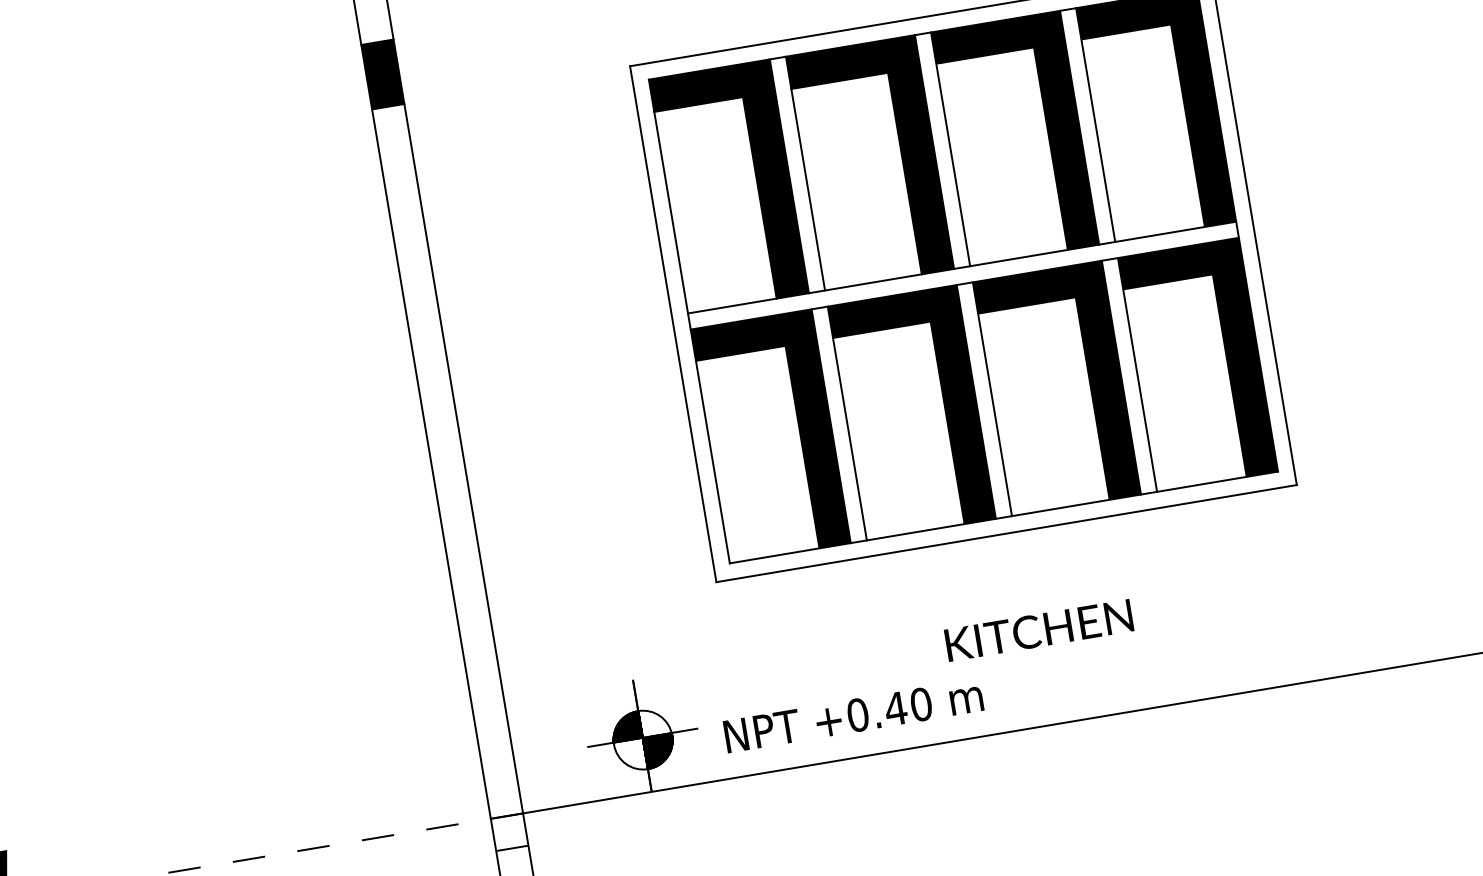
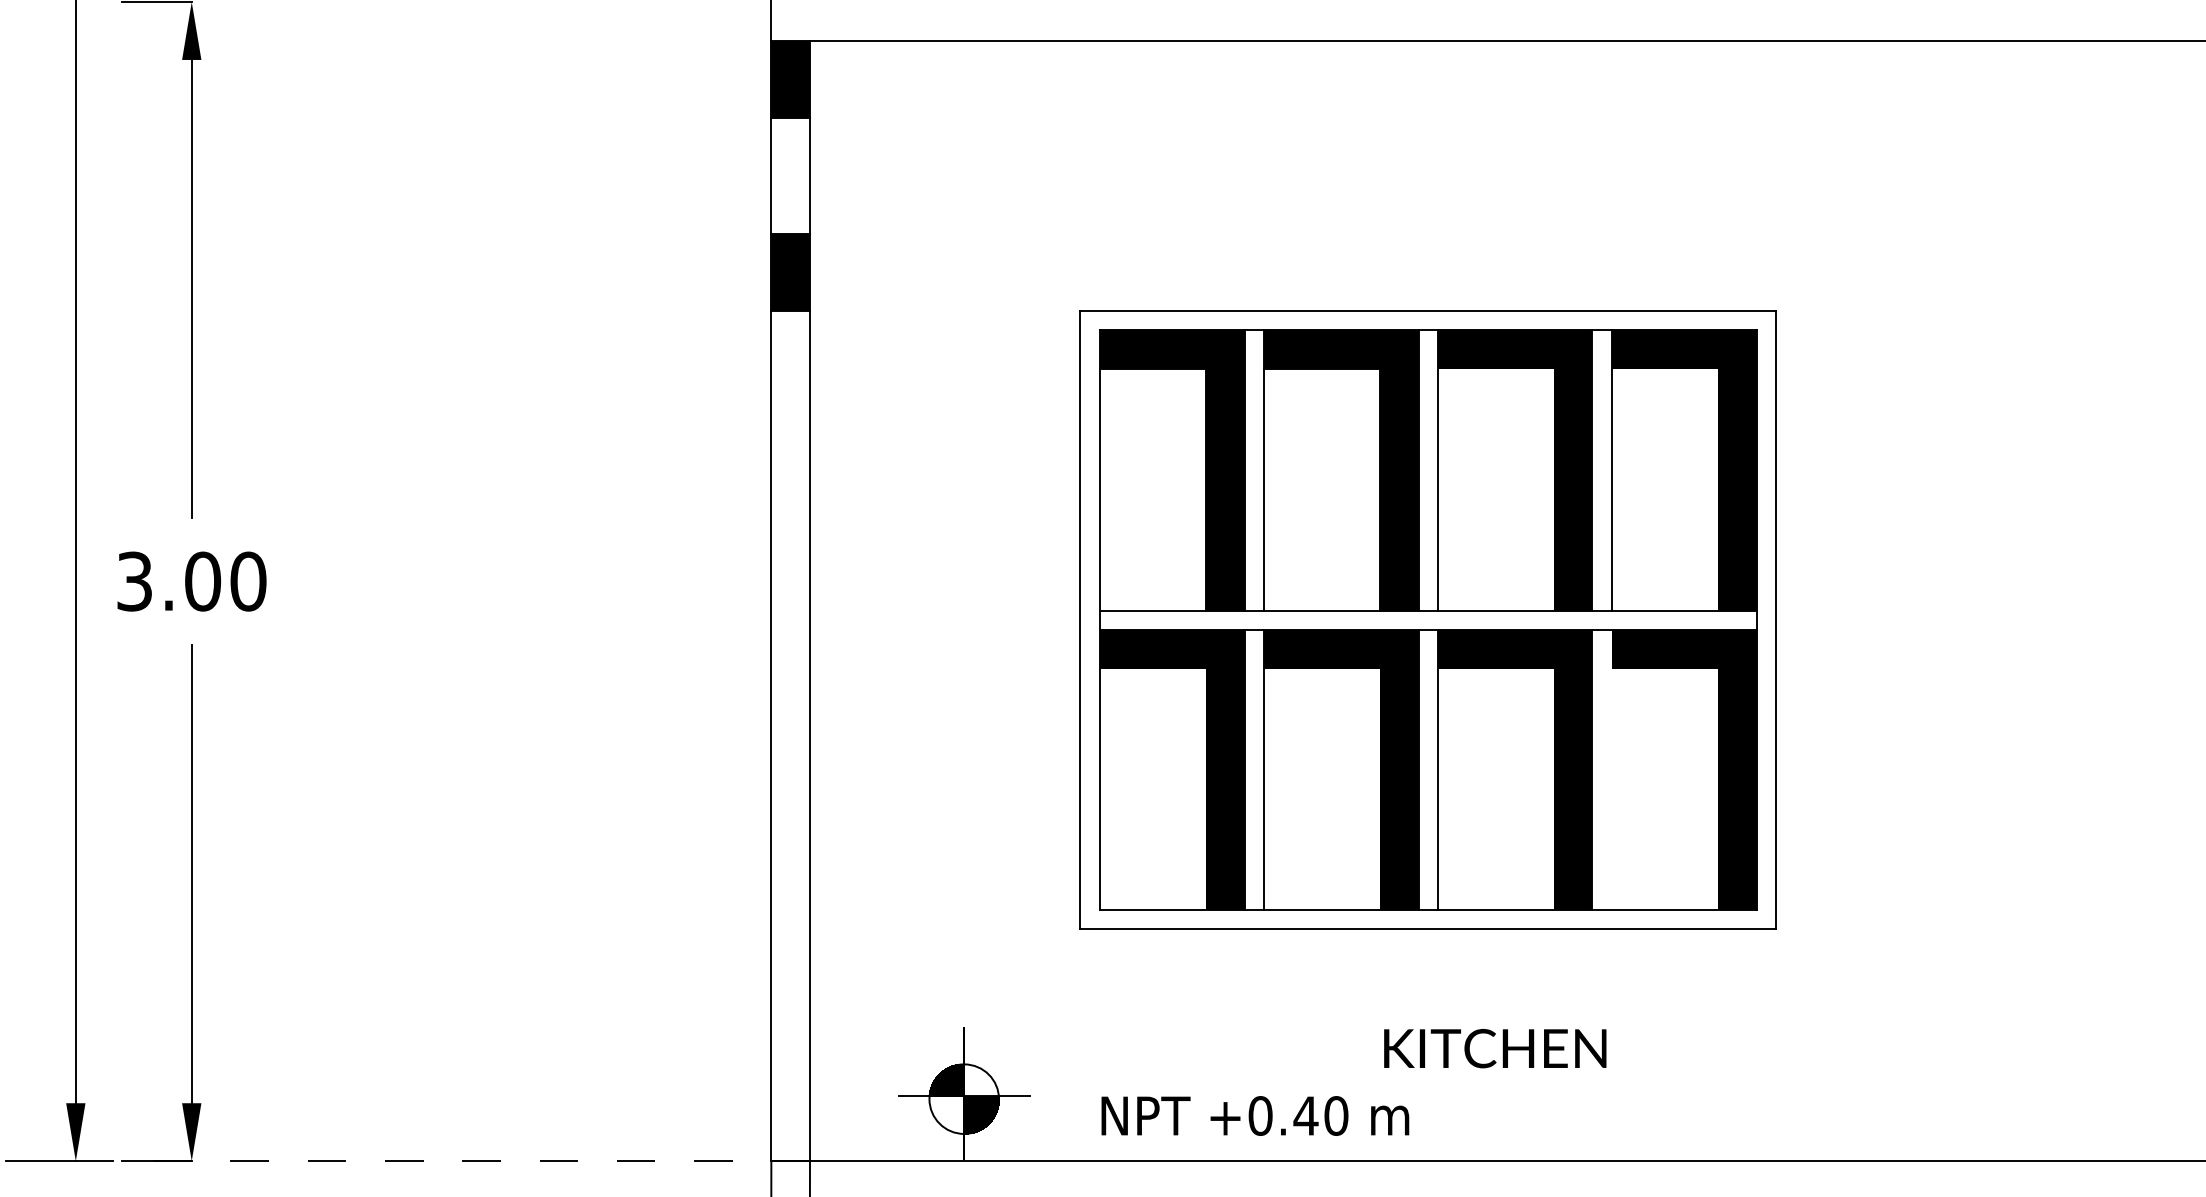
line: (1137, 374) -> (1611, 769), removed
text: (1039, 630) -> (1495, 1048), moved
text: (853, 715) -> (1255, 1115), moved

